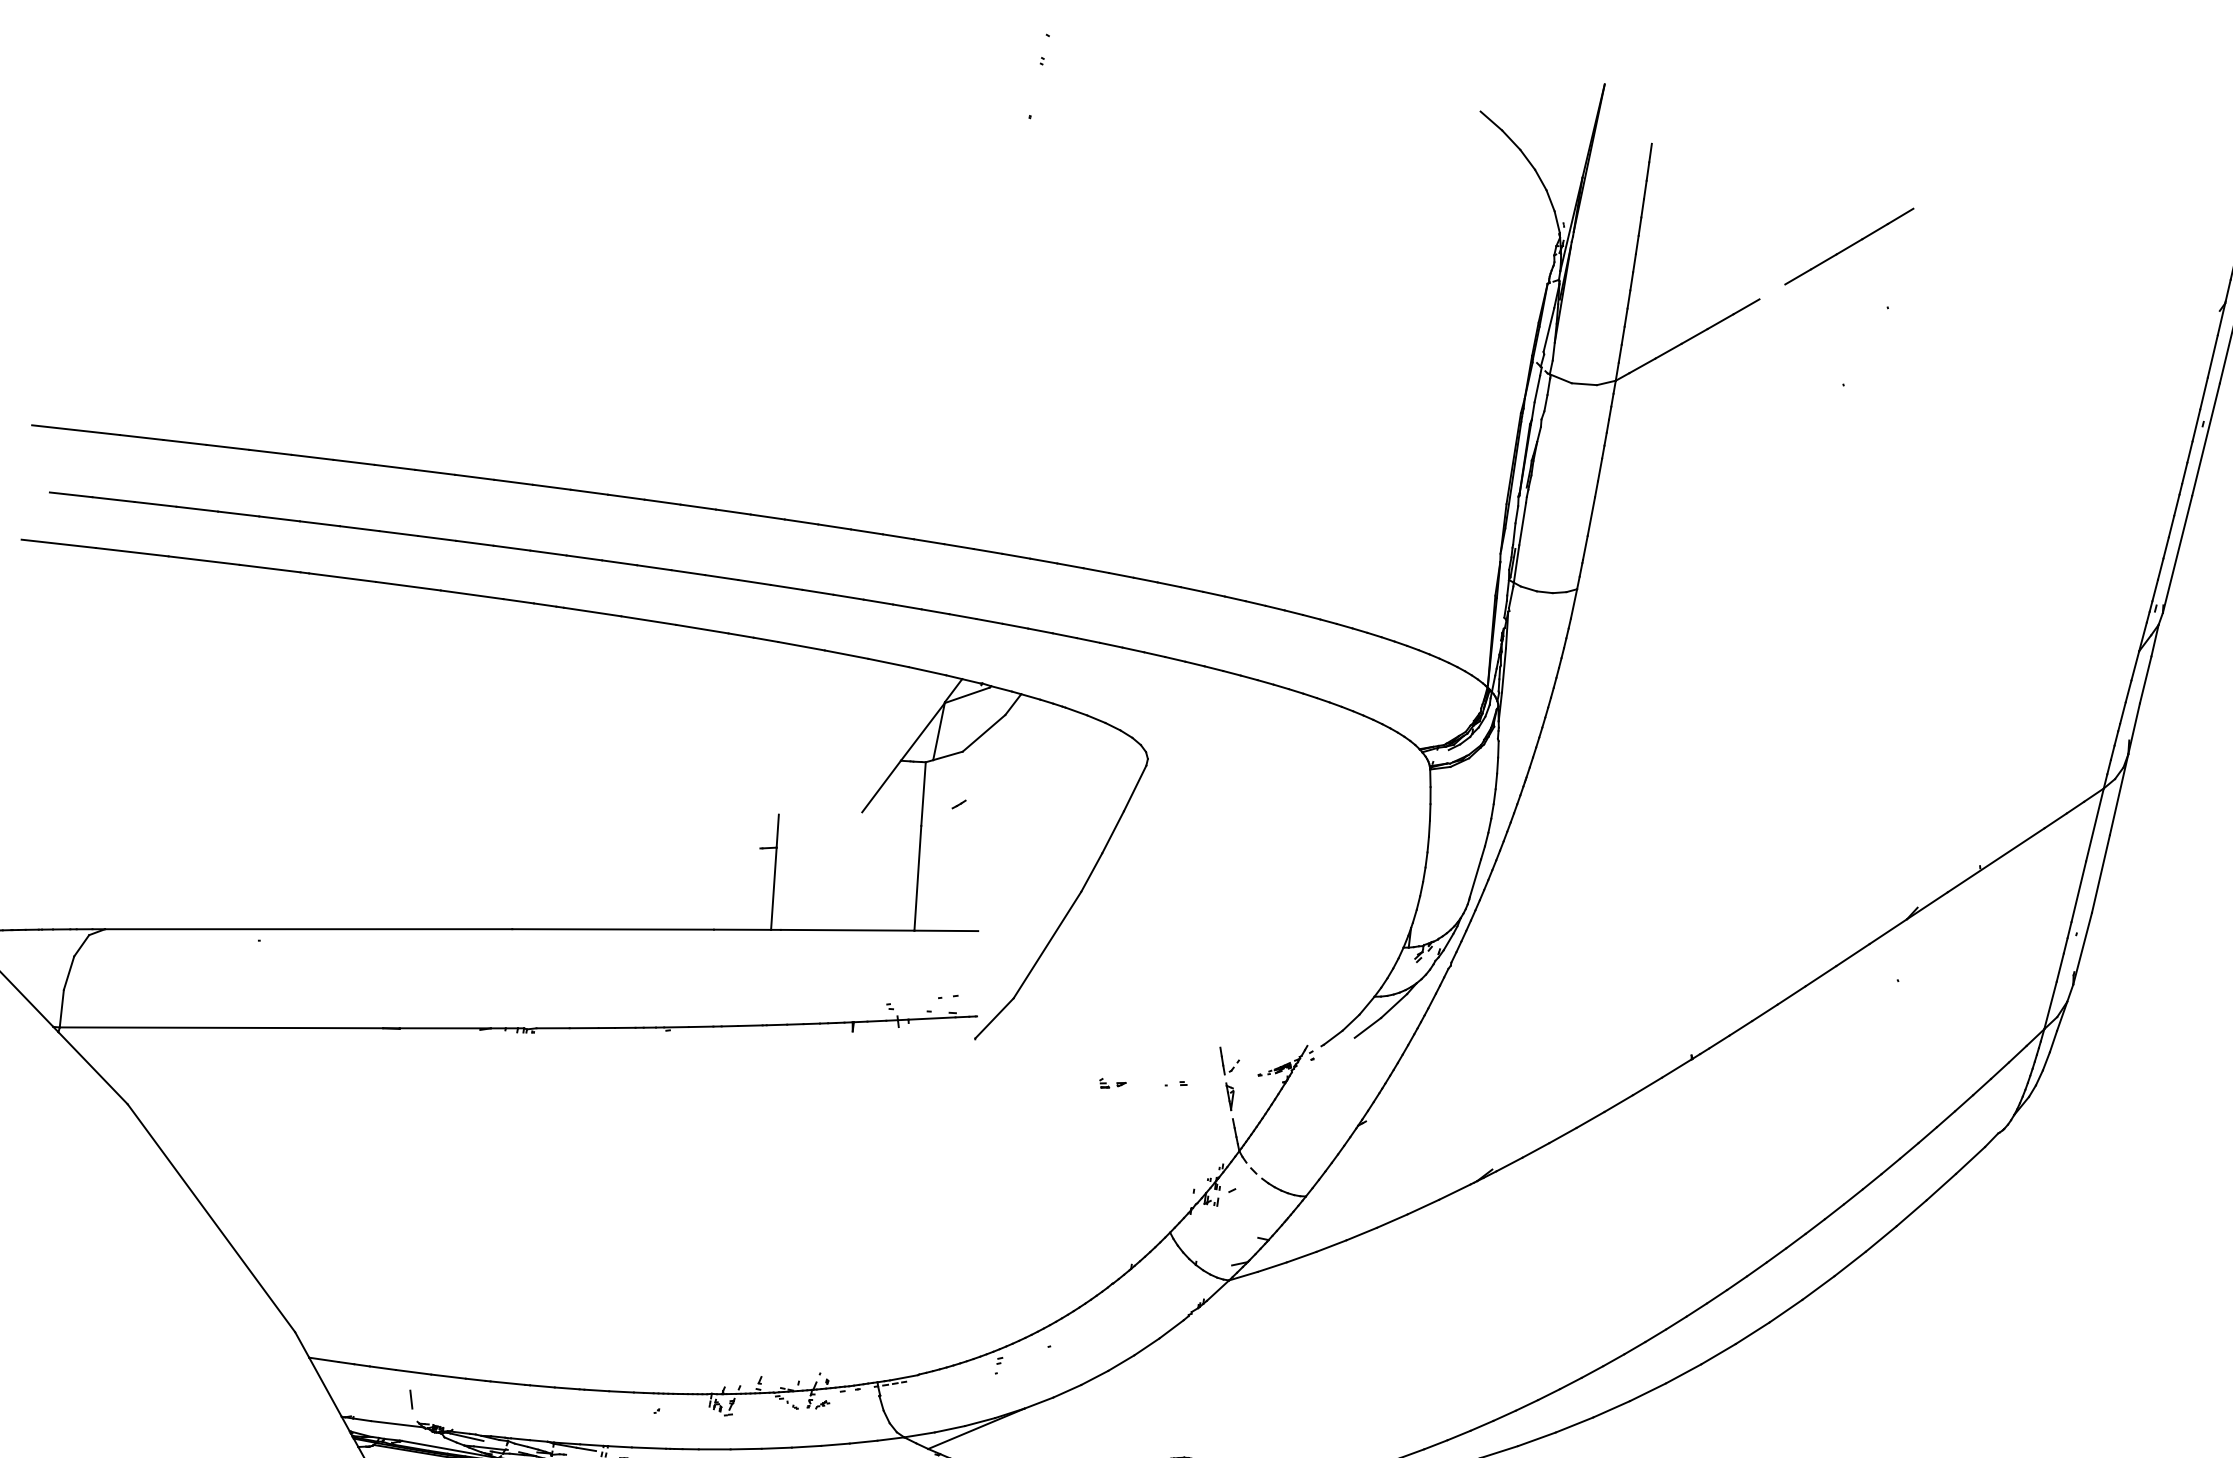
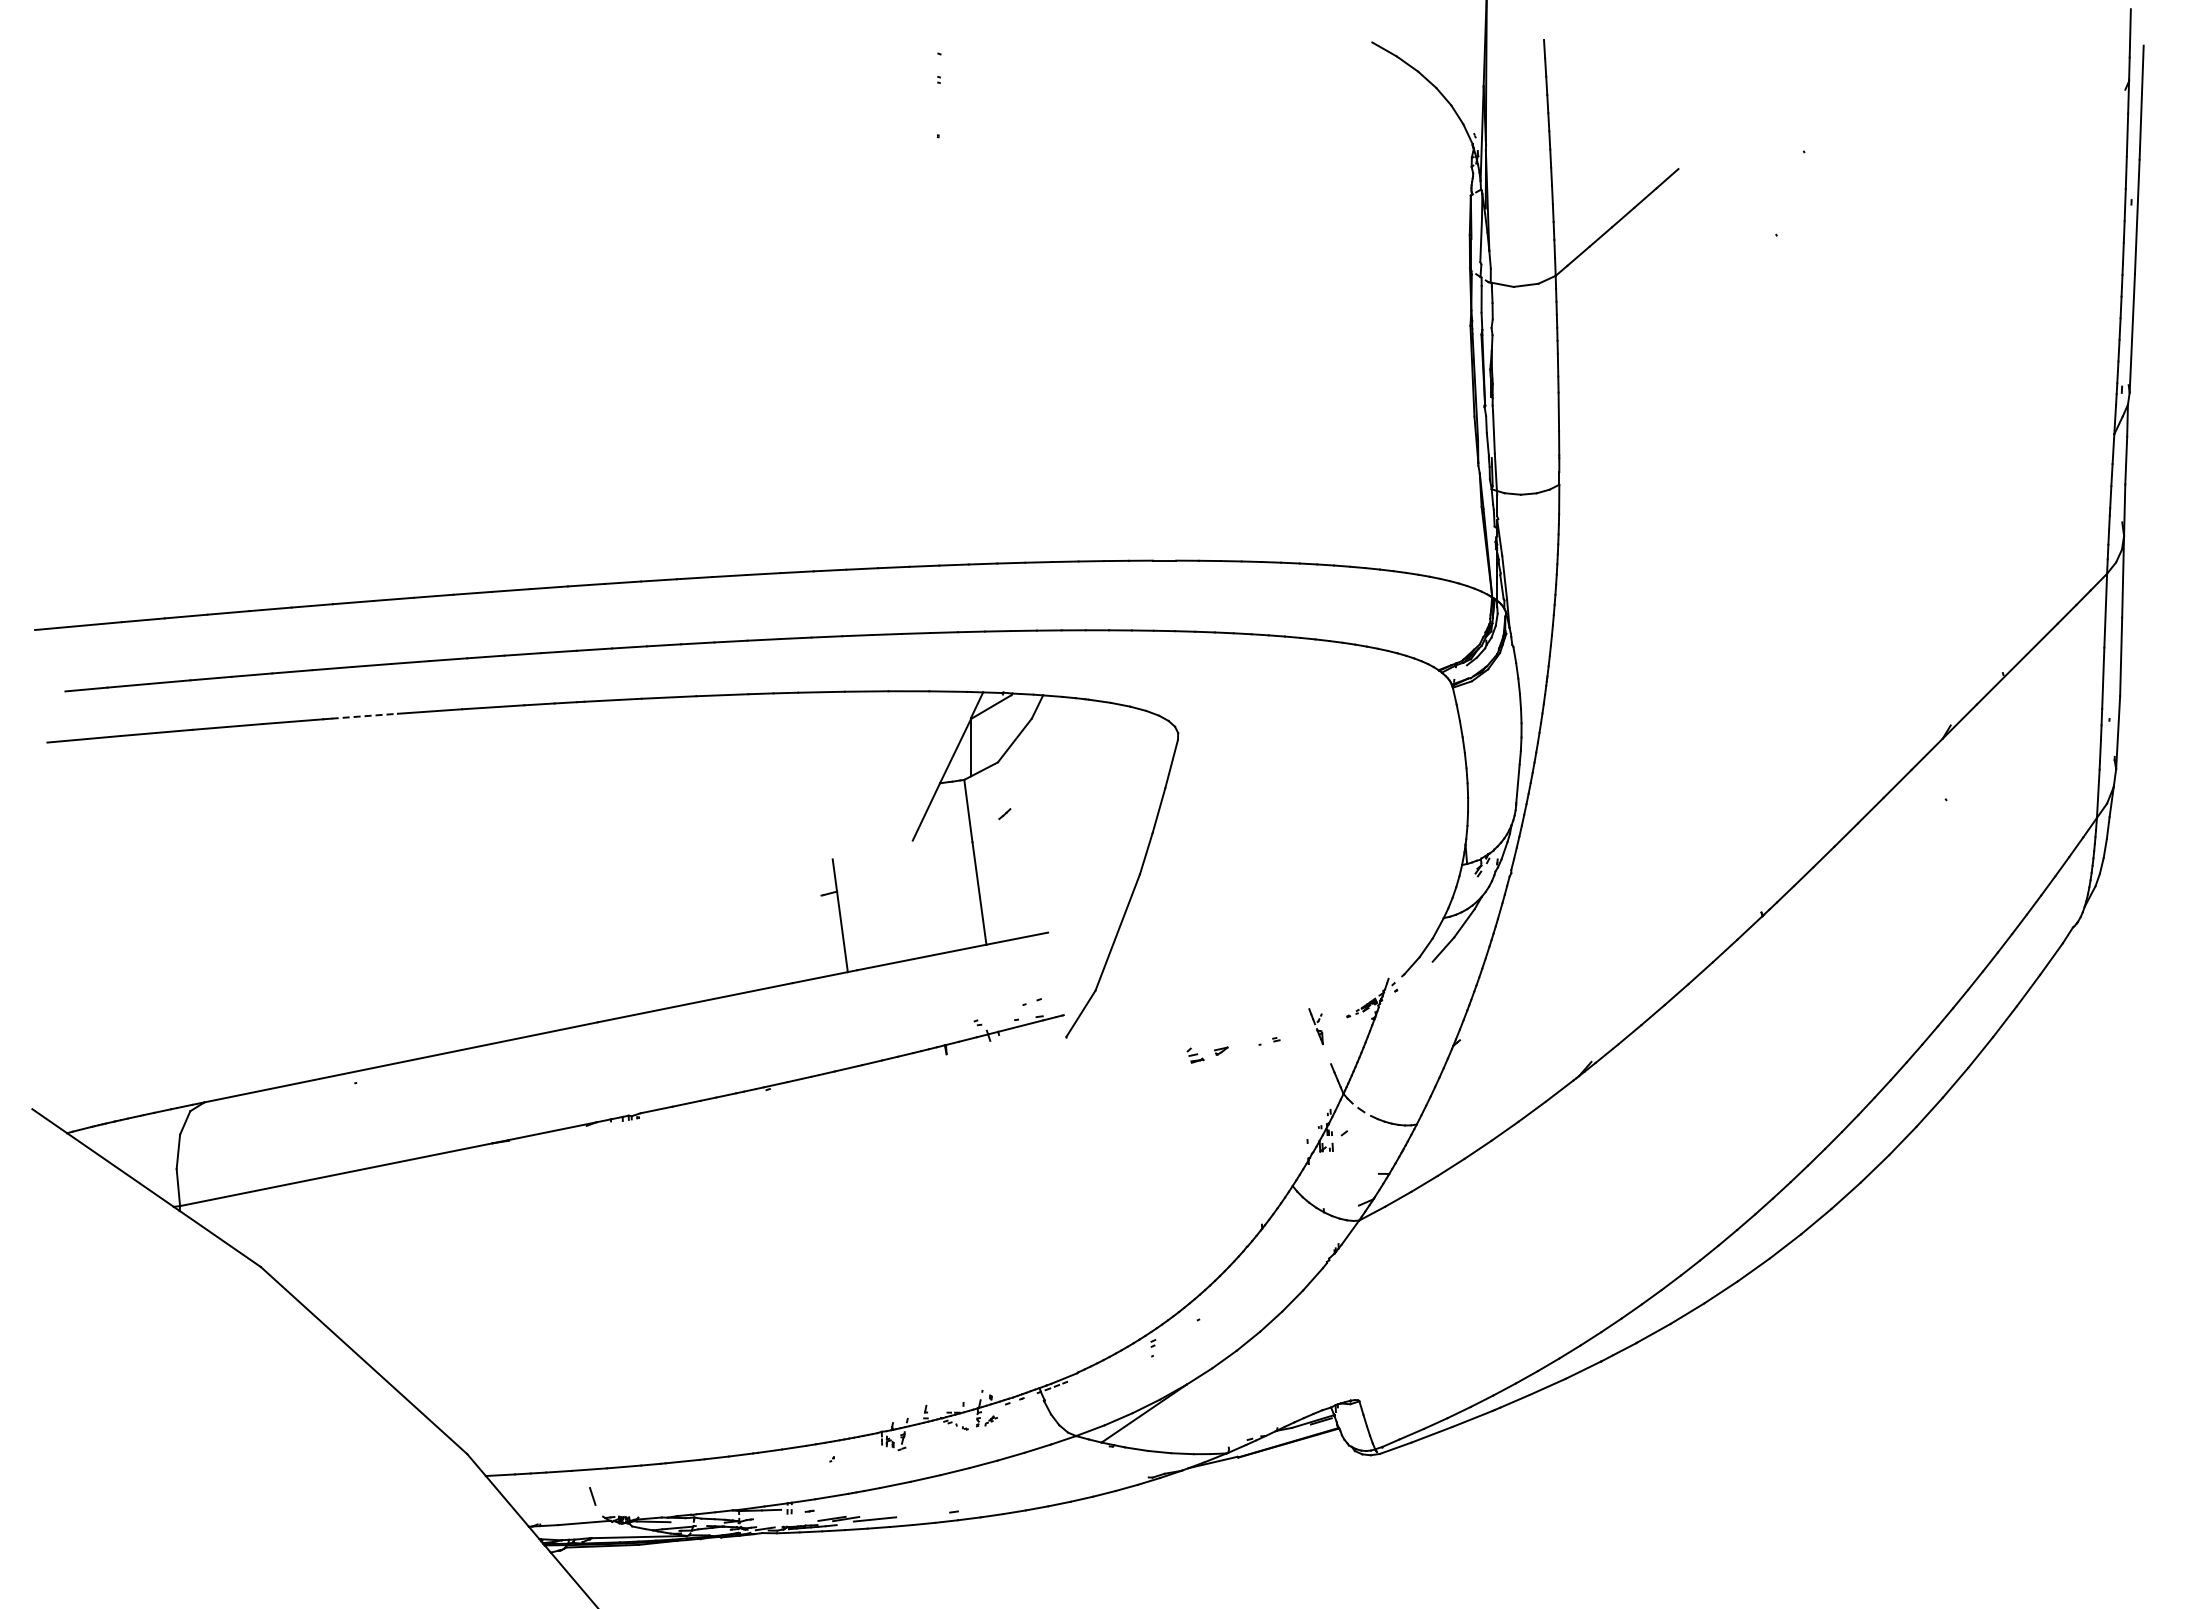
line: (1848, 246) -> (1754, 100), removed
line: (343, 578) -> (365, 716), solid -> dashed
part: (1225, 1078) -> (1315, 1026), size x0.6
part: (1112, 1084) -> (1207, 1054), size x1.6

